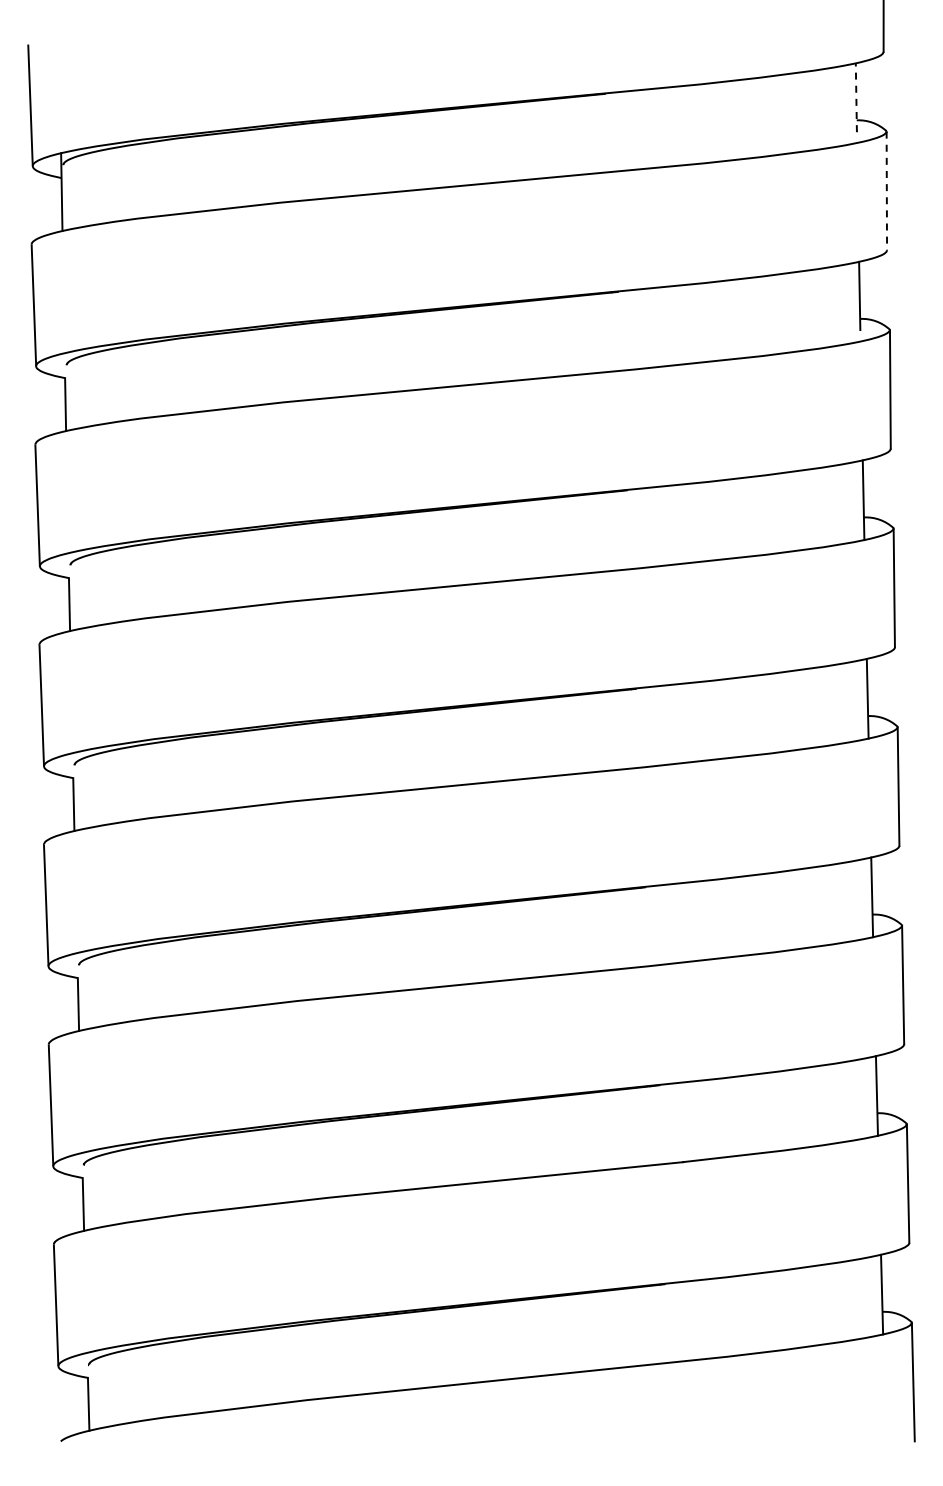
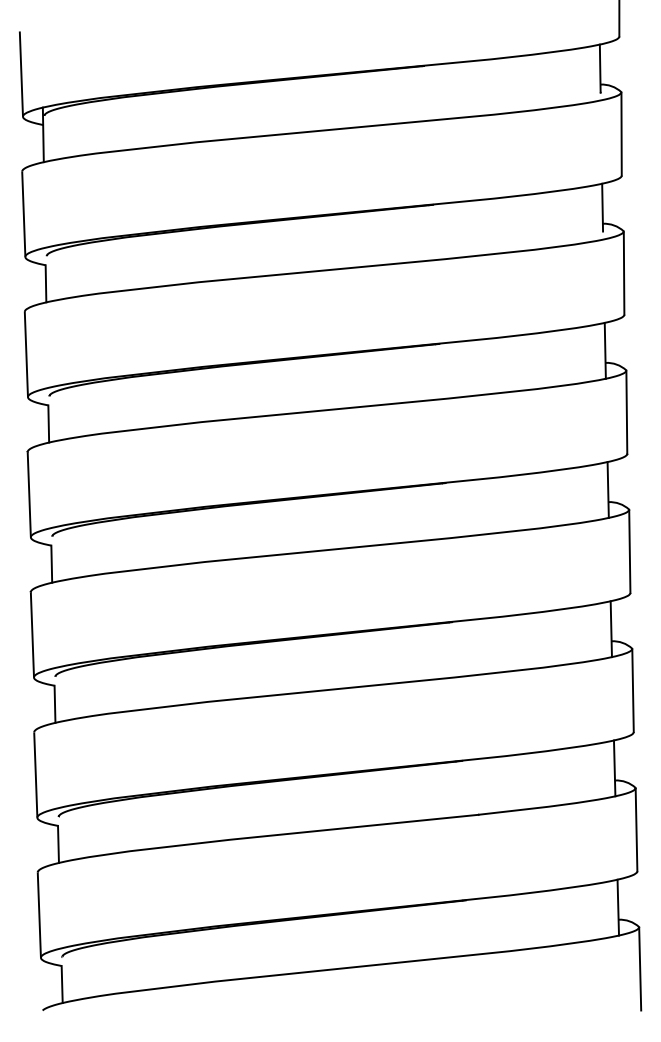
line: (856, 97) -> (600, 68), dashed -> solid
line: (886, 191) -> (621, 134), dashed -> solid

